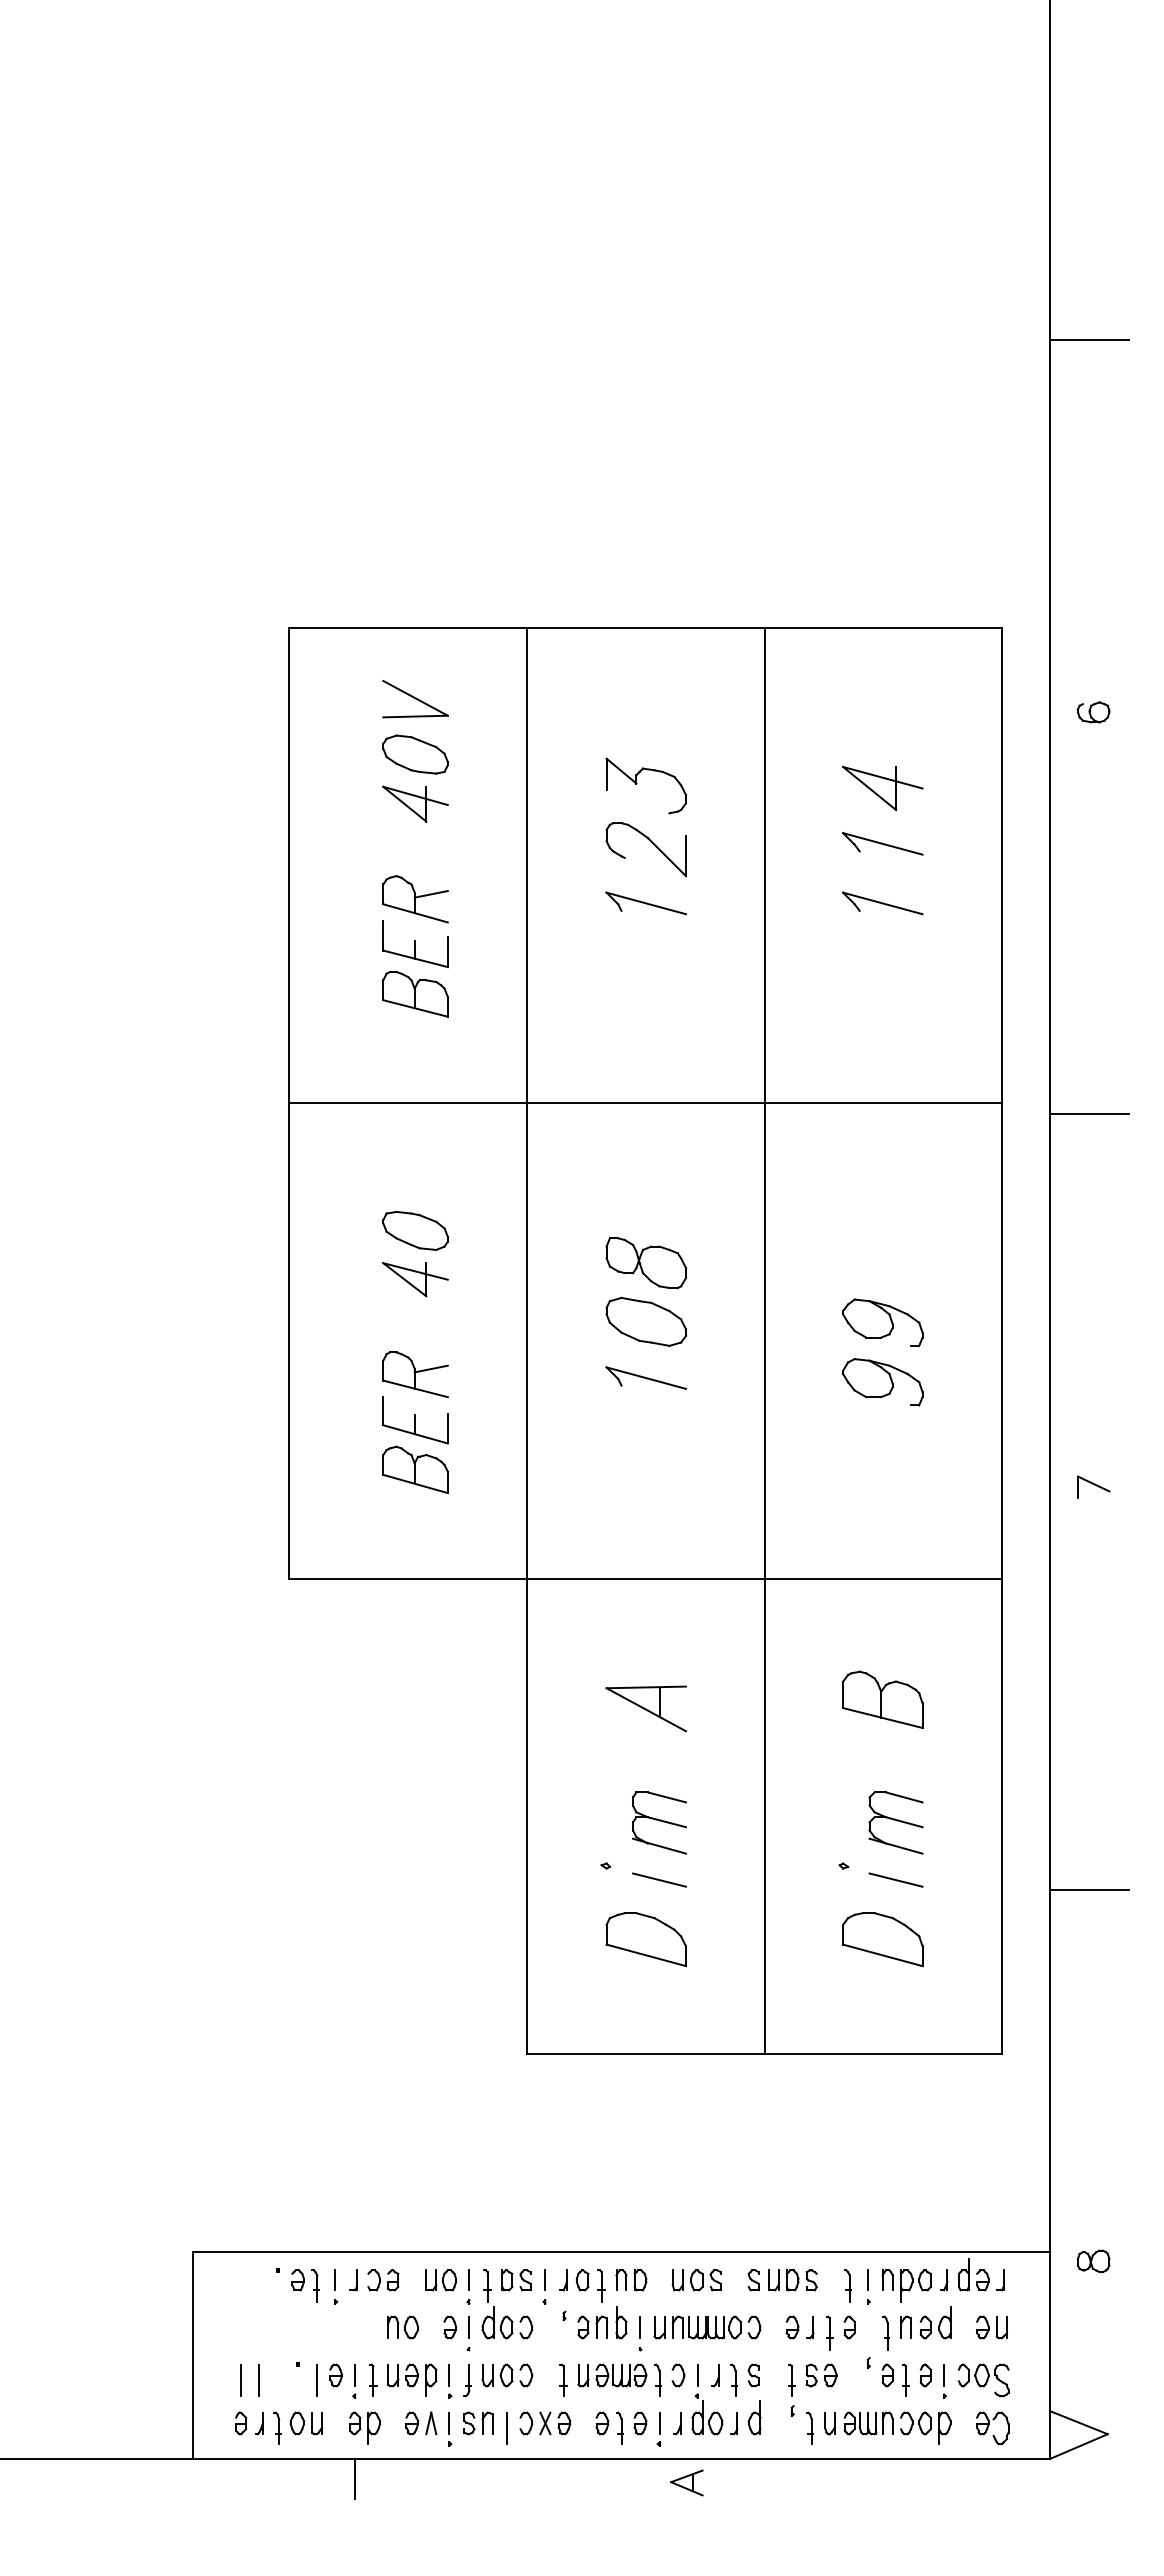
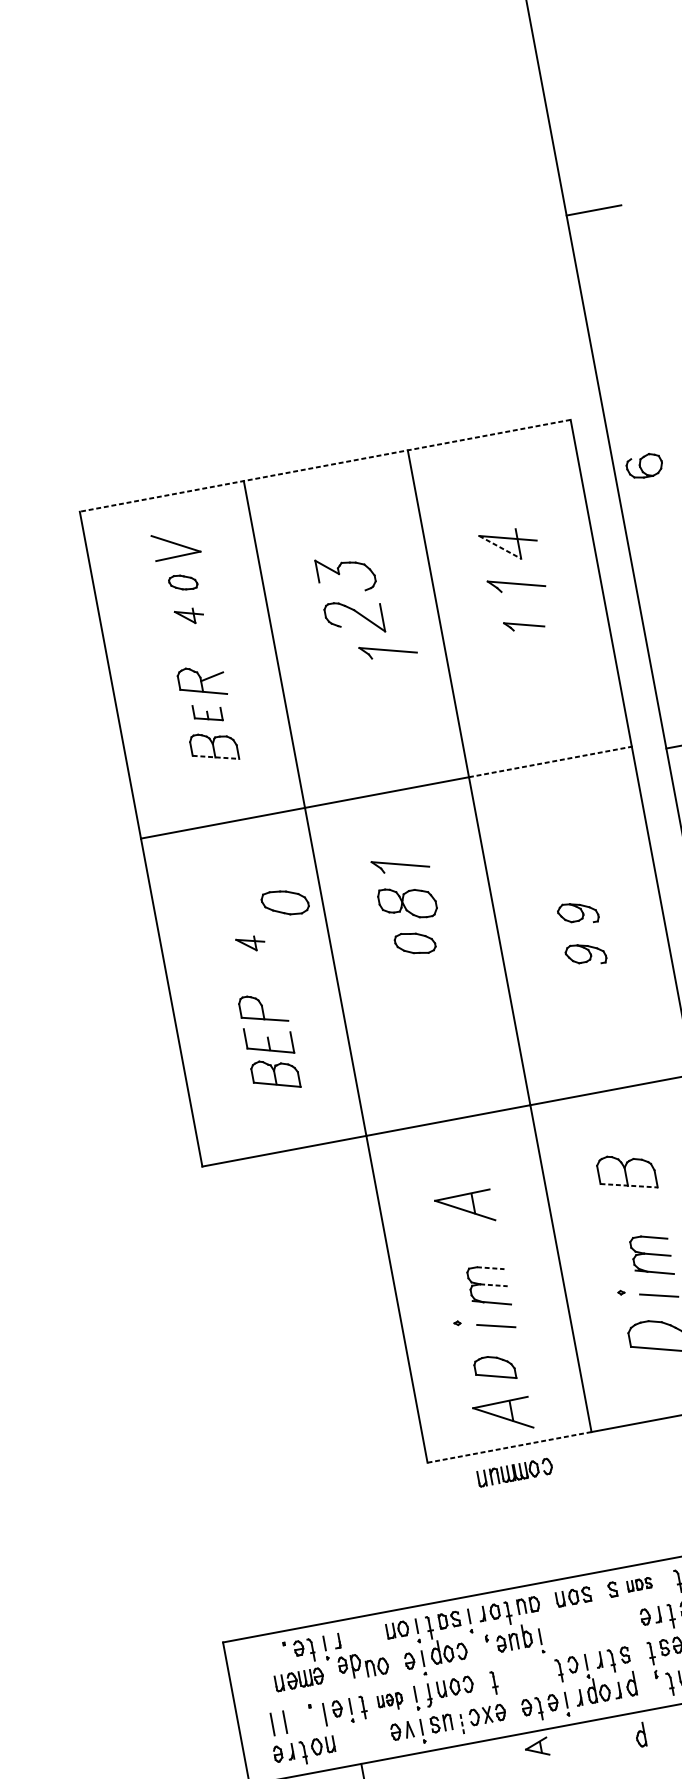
line: (644, 628) -> (324, 466), solid -> dashed
part: (1093, 712) -> (644, 466), size x1.6
part: (415, 754) -> (183, 582), size x0.6
line: (869, 788) -> (500, 547), solid -> dashed
part: (415, 803) -> (189, 616), size x0.6
part: (645, 903) -> (387, 650), moved
part: (882, 903) -> (523, 624), size x0.7
part: (415, 944) -> (207, 713), size x0.6
line: (416, 1008) -> (216, 757), solid -> dashed
line: (884, 1102) -> (550, 761), solid -> dashed
part: (415, 1230) -> (285, 902), moved
part: (415, 1279) -> (250, 944), size x0.6
part: (646, 1321) -> (415, 943), size x0.7
part: (882, 1322) -> (577, 913), size x0.7
line: (430, 1368) -> (272, 1003), removed
part: (645, 1377) -> (399, 864), moved
part: (882, 1382) -> (585, 954), size x0.7
line: (882, 1718) -> (628, 1186), solid -> dashed
line: (666, 1797) -> (490, 1268), solid -> dashed
line: (666, 1822) -> (493, 1285), solid -> dashed
part: (646, 1939) -> (494, 1368), size x0.7
part: (644, 2009) -> (502, 1417), added
line: (646, 2053) -> (509, 1447), solid -> dashed
part: (383, 2280) -> (357, 1637), removed
part: (792, 2280) -> (639, 1584), size x0.7
part: (707, 2327) -> (515, 1472), moved
part: (612, 2375) -> (299, 1679), moved
part: (412, 2379) -> (390, 1701), size x0.7
part: (364, 2427) -> (349, 1666), moved
line: (507, 2428) -> (462, 1723), solid -> dashed
part: (686, 2482) -> (536, 1747), moved
part: (754, 2491) -> (640, 1734), added

